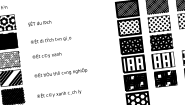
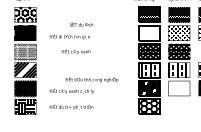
text: (39, 22) -> (81, 24), moved
hatch: (128, 27) -> (148, 33), removed
text: (46, 55) -> (75, 51), moved
text: (60, 72) -> (91, 79), moved
hatch: (164, 78) -> (178, 88), removed

